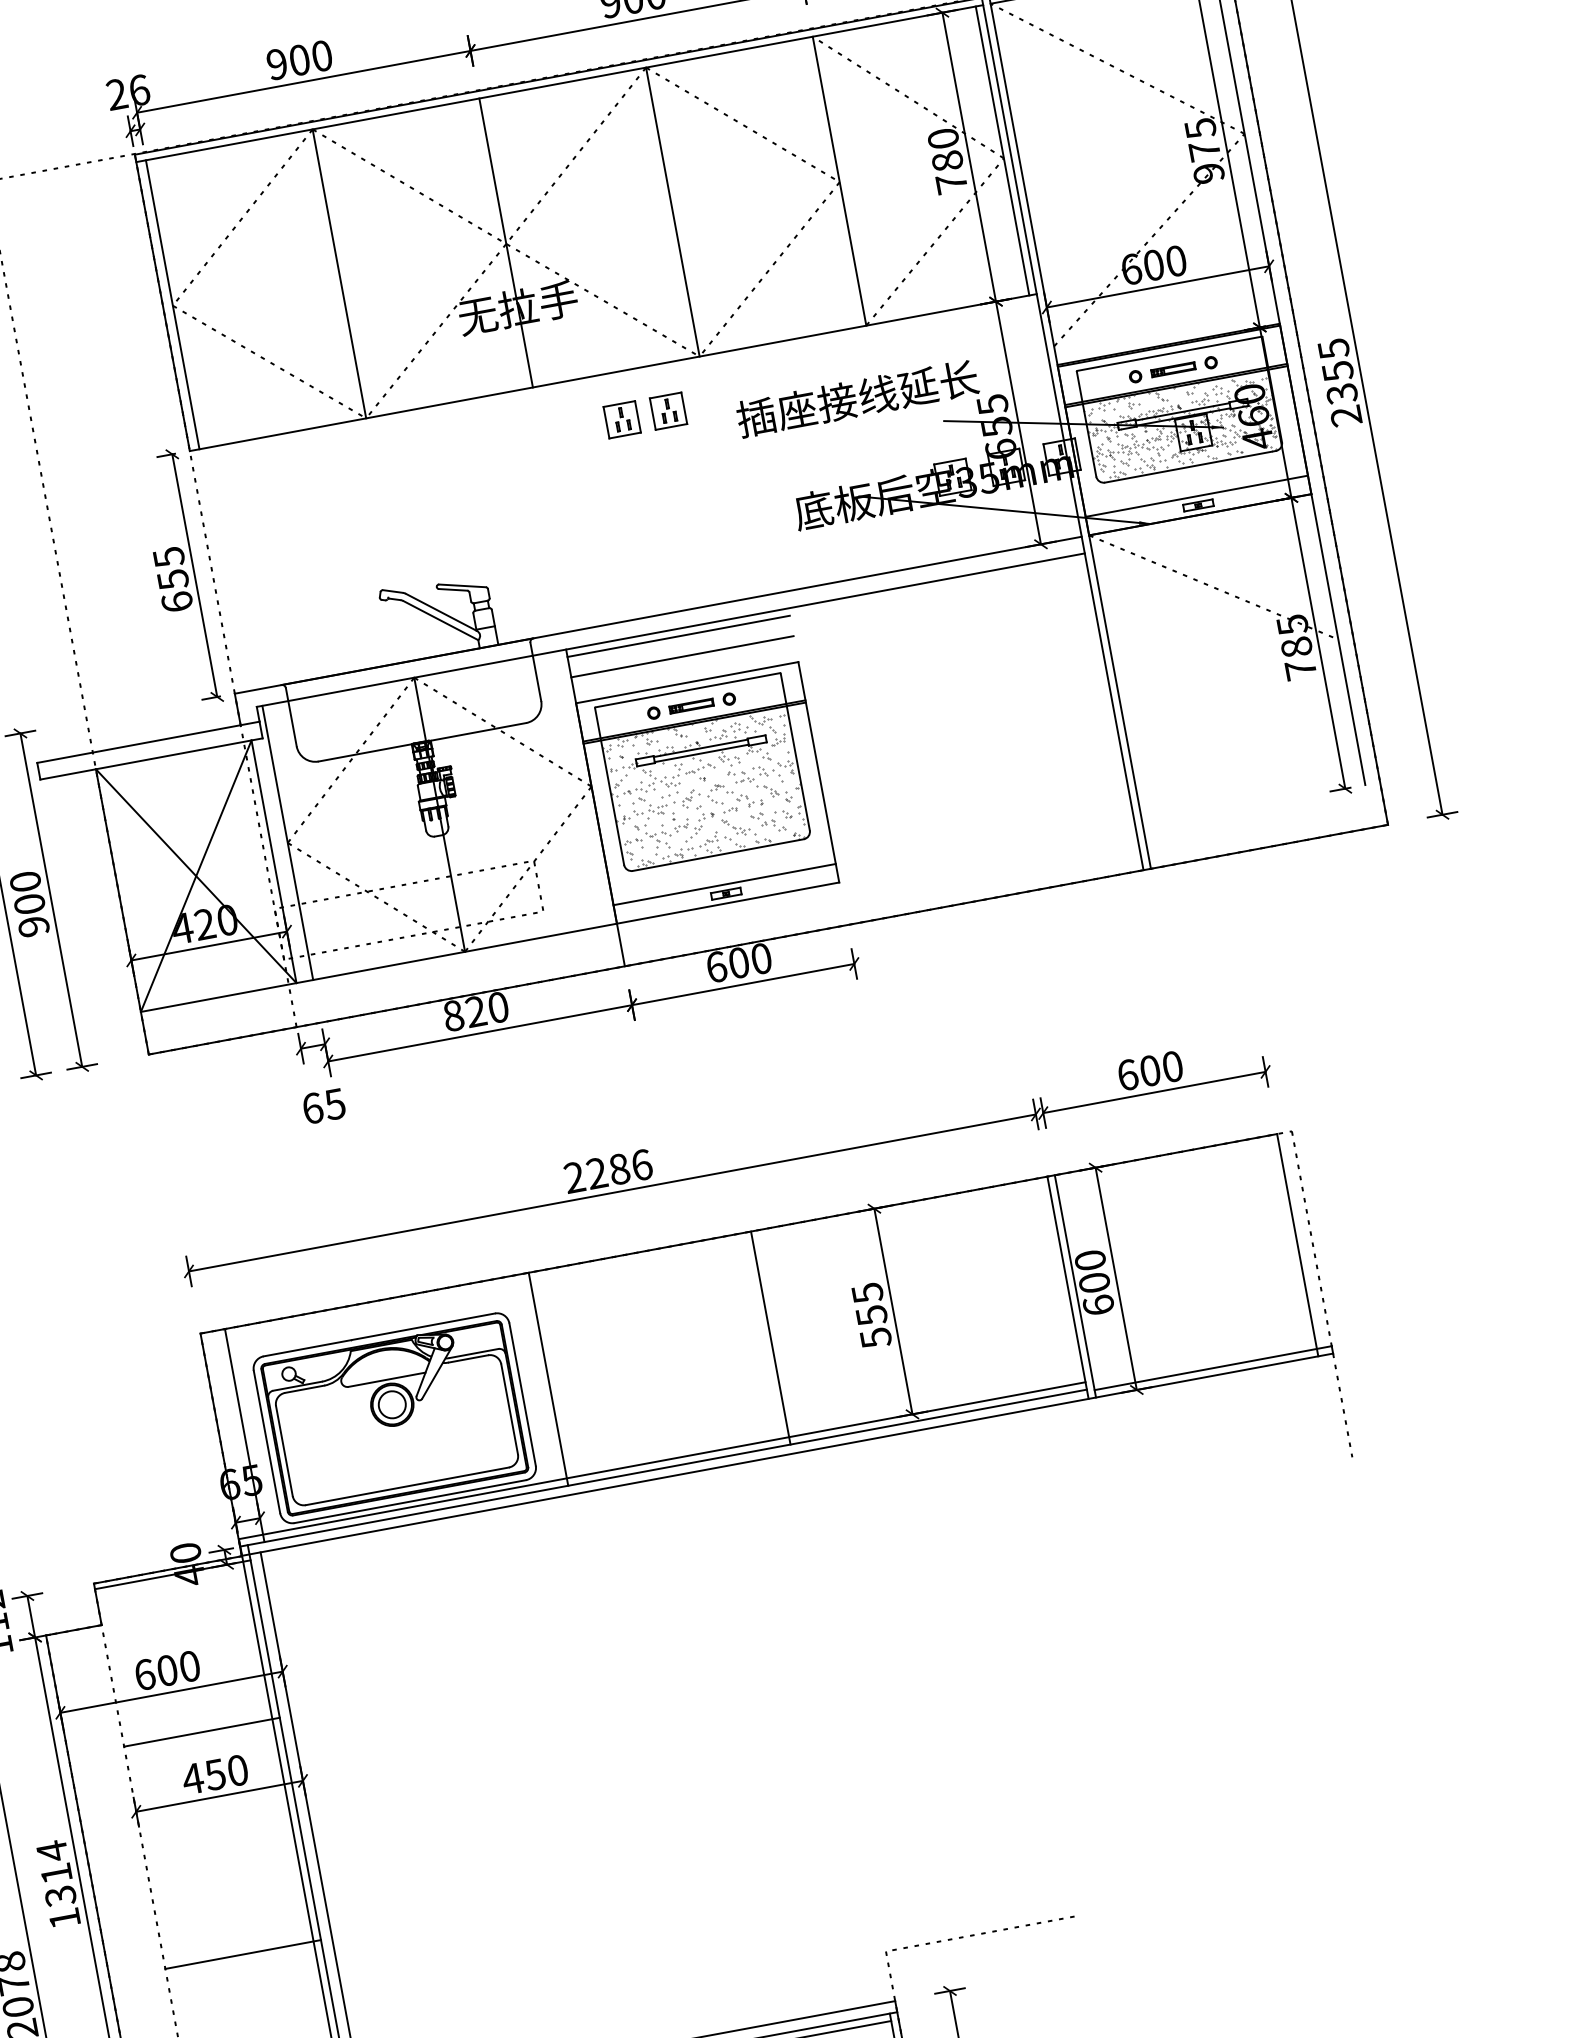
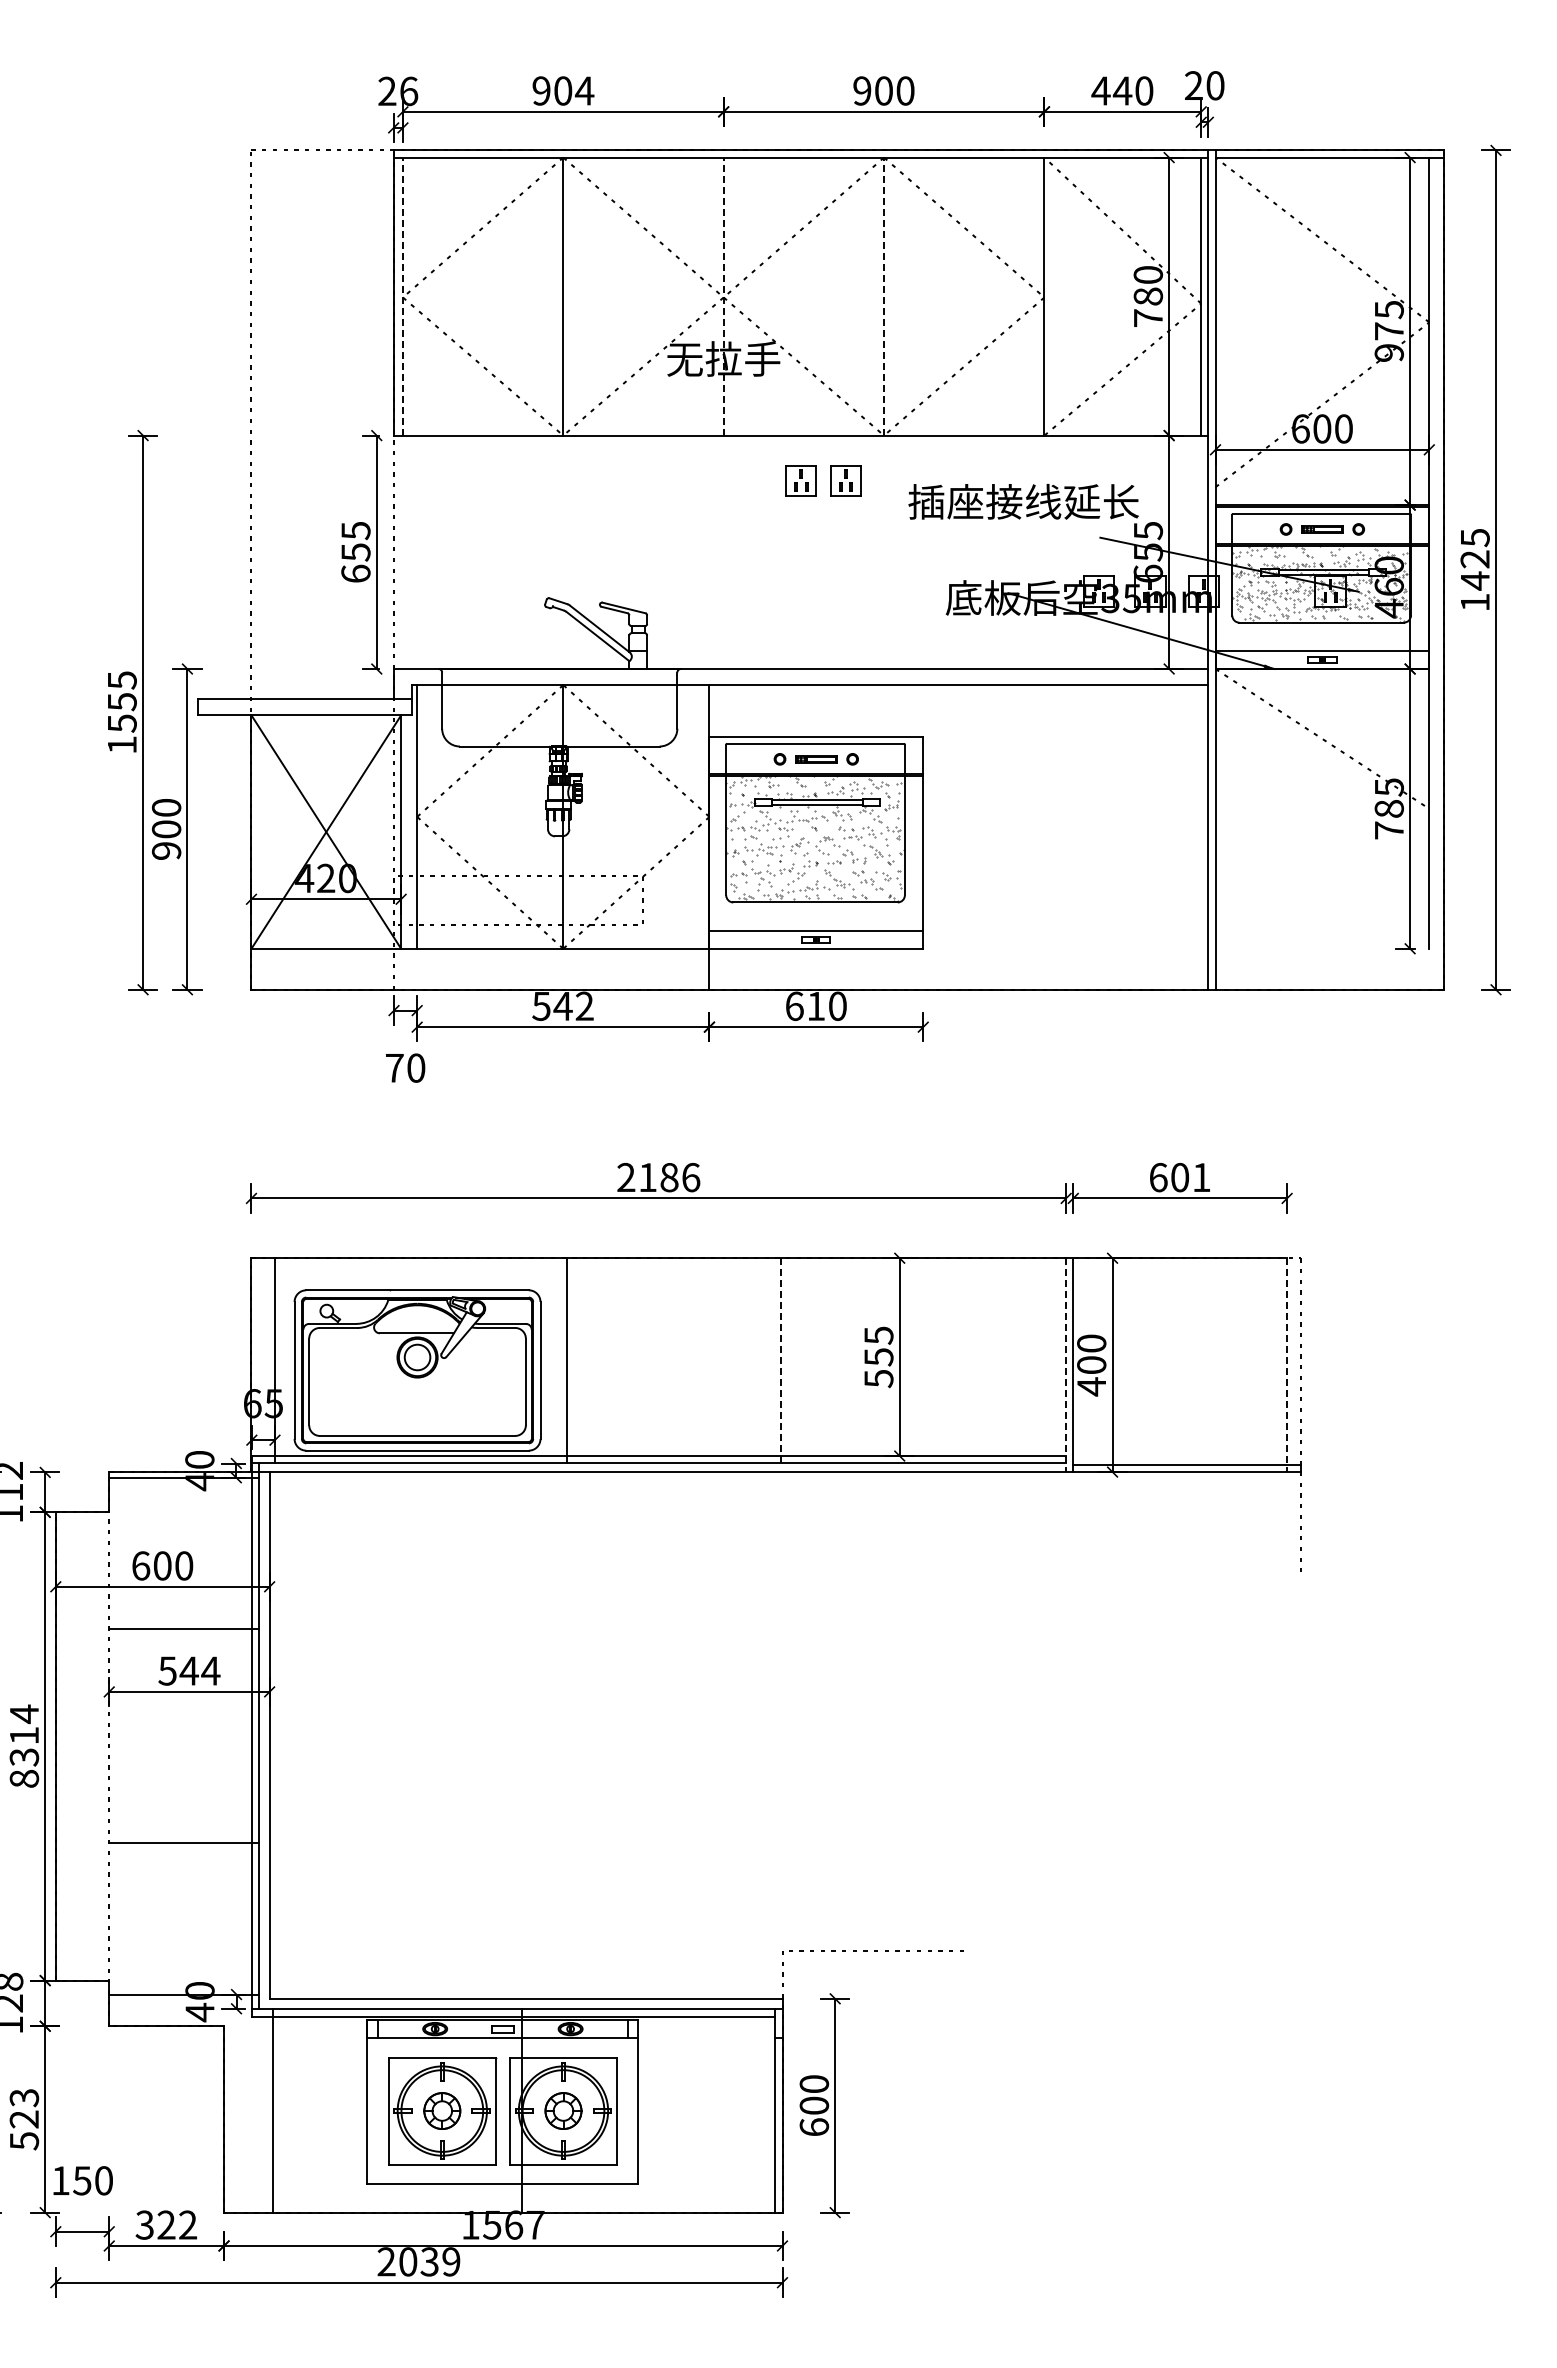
text: (321, 55) -> (584, 90), 900 -> 904
line: (673, 211) -> (884, 296), solid -> dashed
line: (505, 242) -> (723, 296), solid -> dashed
line: (172, 304) -> (402, 296), solid -> dashed
text: (1341, 393) -> (1474, 580), 2355 -> 1425
line: (678, 636) -> (816, 692), removed
line: (682, 656) -> (816, 711), removed
text: (739, 963) -> (816, 1006), 600 -> 610
text: (475, 1010) -> (562, 1005), 820 -> 542
text: (1172, 1066) -> (1201, 1177), 600 -> 601
text: (323, 1105) -> (405, 1067), 65 -> 70
text: (596, 1172) -> (647, 1176), 2286 -> 2186
line: (1298, 1245) -> (1287, 1365), solid -> dashed
line: (1068, 1288) -> (1066, 1365), solid -> dashed
text: (1098, 1305) -> (1091, 1386), 600 -> 400
line: (771, 1338) -> (781, 1361), solid -> dashed
text: (214, 1774) -> (188, 1670), 450 -> 544
text: (64, 1918) -> (24, 1778), 1314 -> 8314

